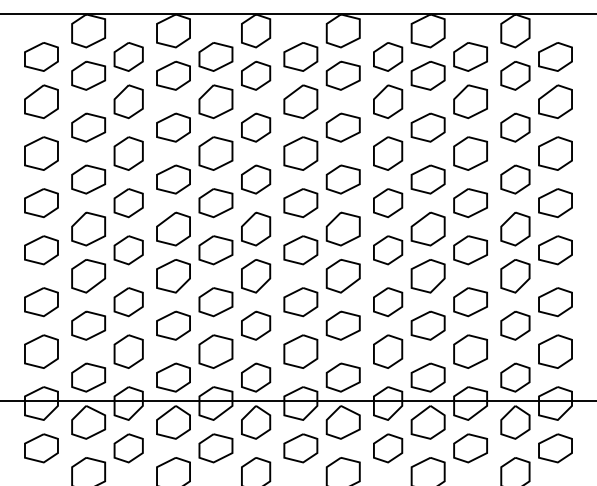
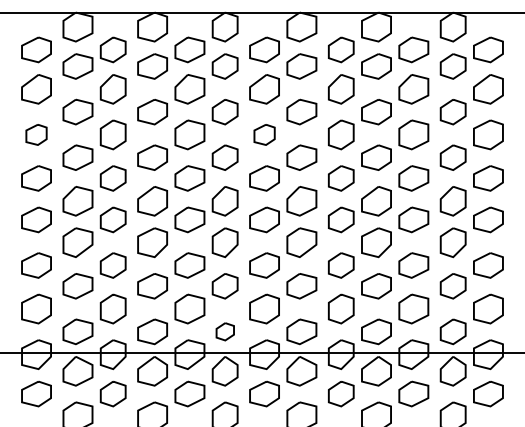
part: (41, 153) -> (36, 134), size x0.7
part: (300, 153) -> (264, 134), size x0.7
part: (256, 377) -> (225, 331), size x0.7

